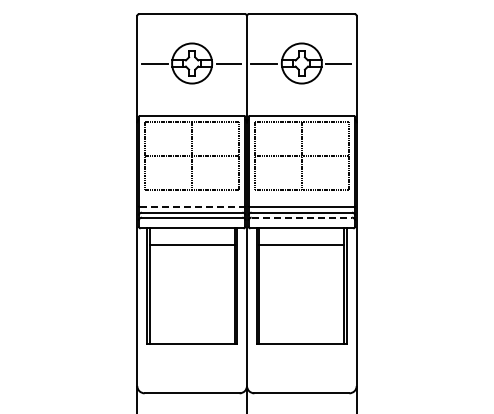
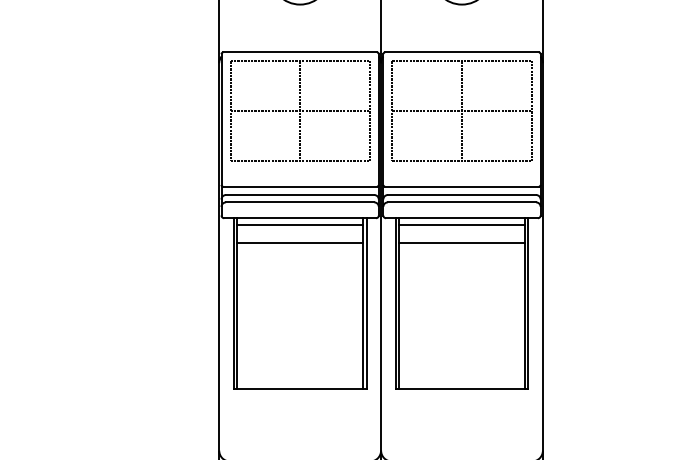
line: (192, 207) -> (300, 187), dashed -> solid
line: (302, 217) -> (462, 202), dashed -> solid
line: (191, 233) -> (299, 225), added
line: (301, 233) -> (461, 225), added

